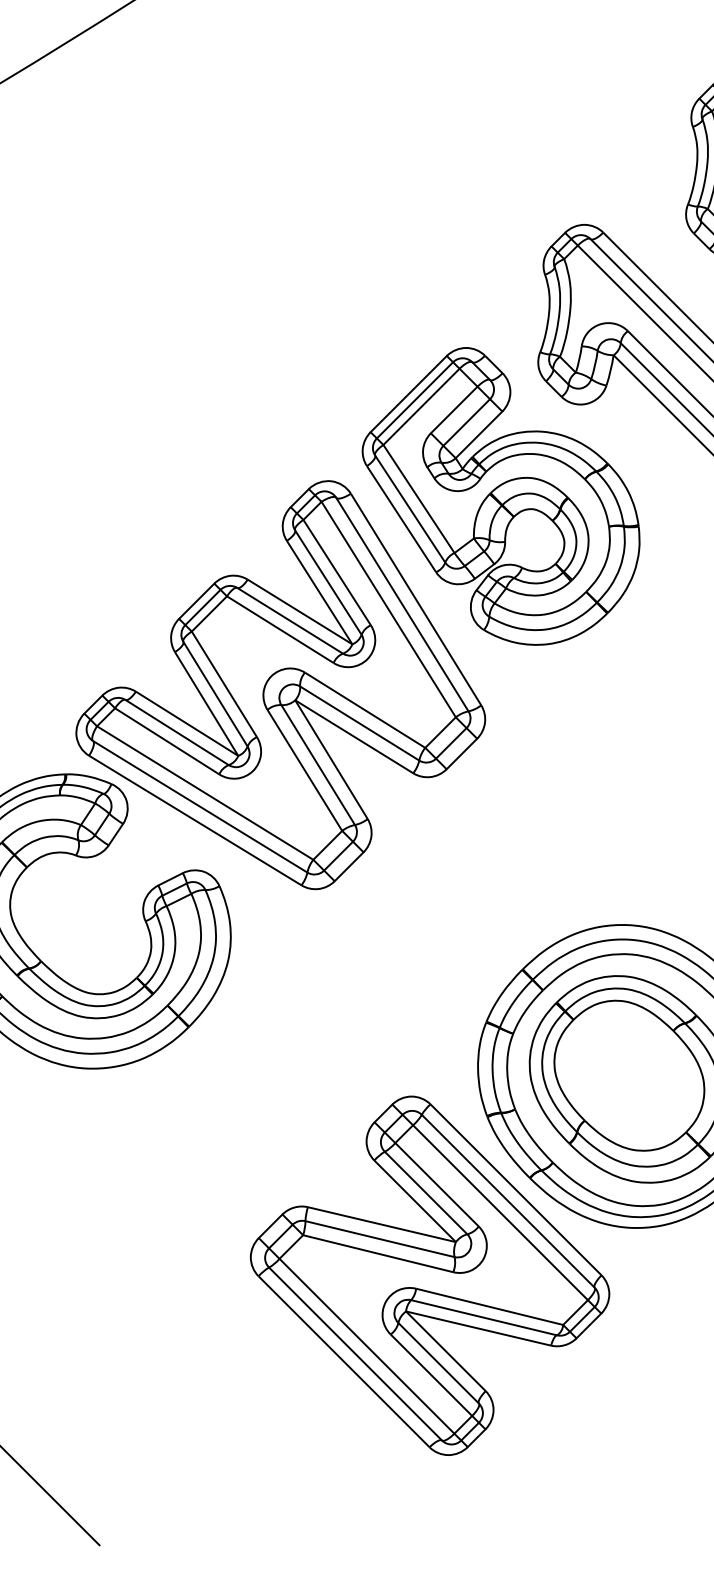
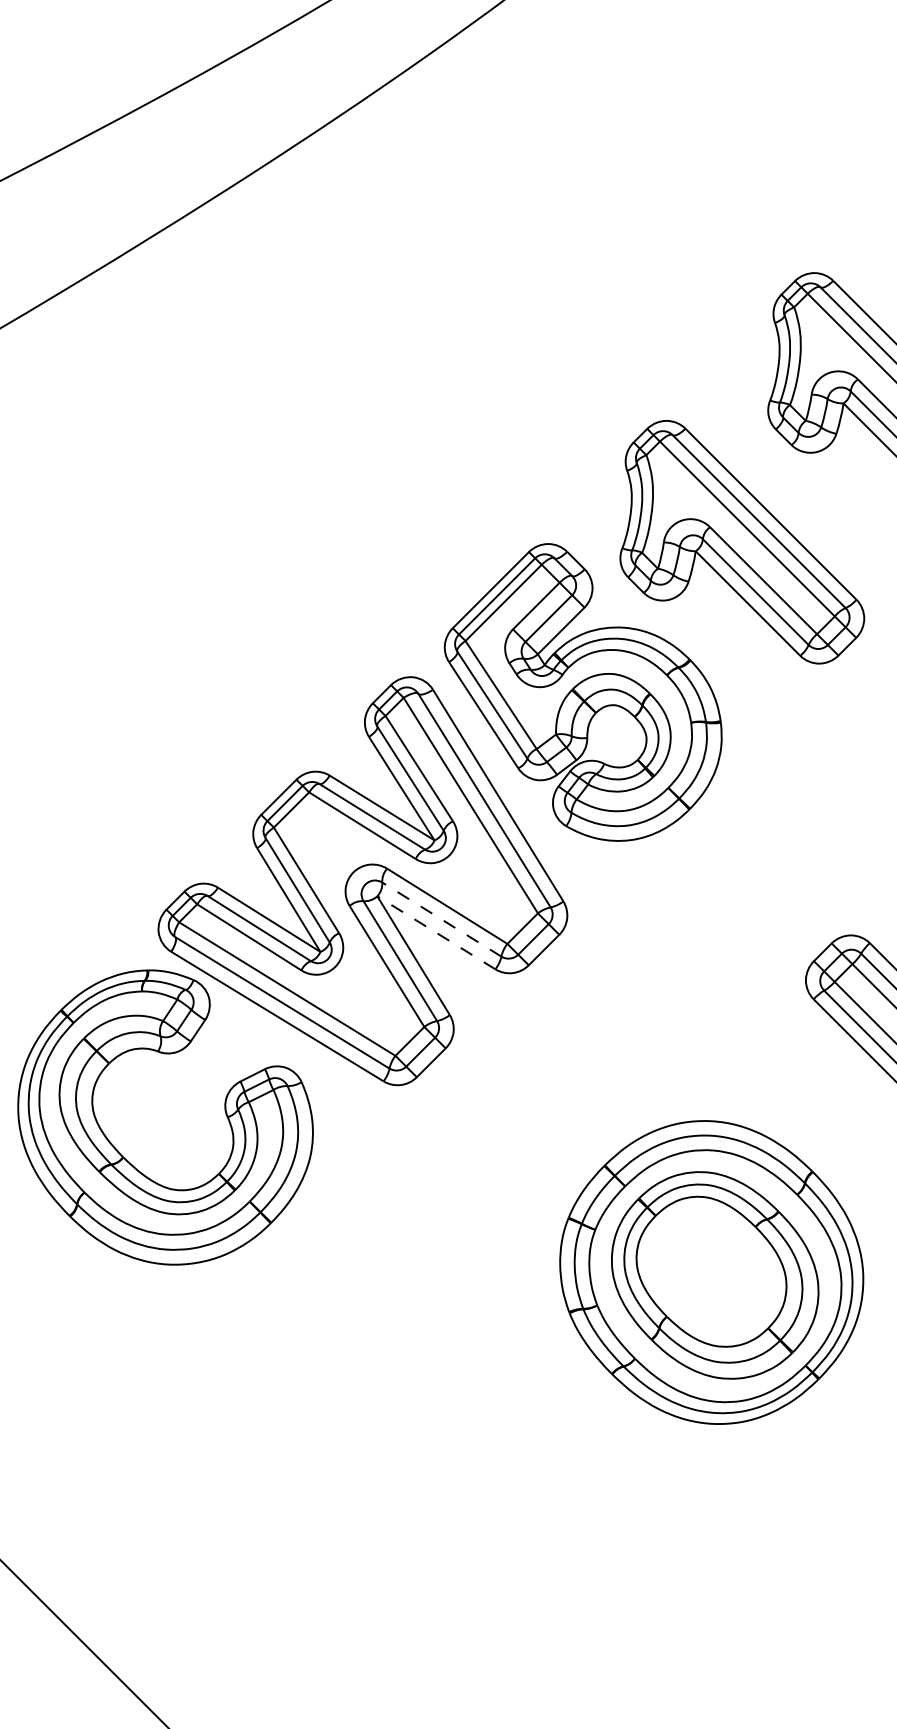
line: (360, 723) -> (442, 919), solid -> dashed
line: (354, 736) -> (436, 932), solid -> dashed
part: (430, 1275) -> (512, 1471), removed

